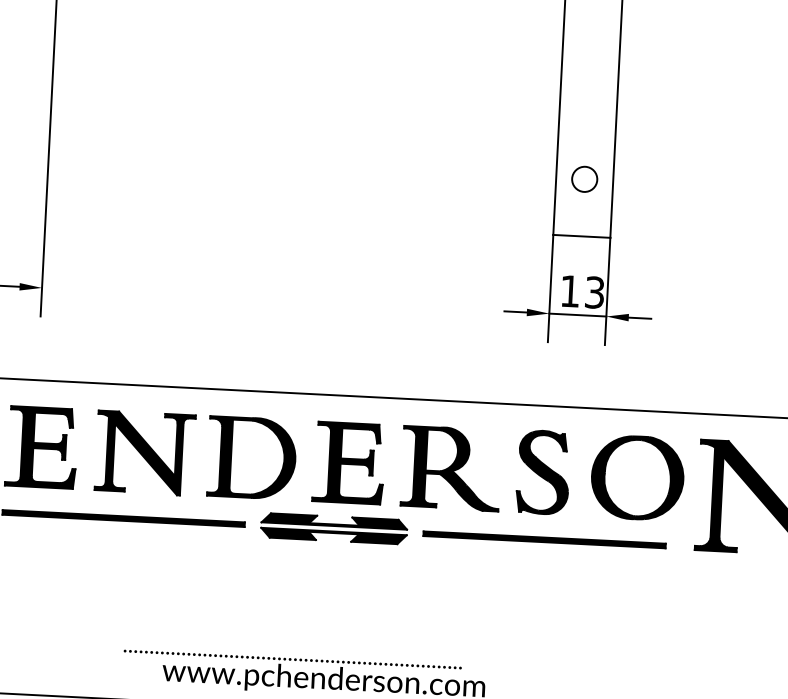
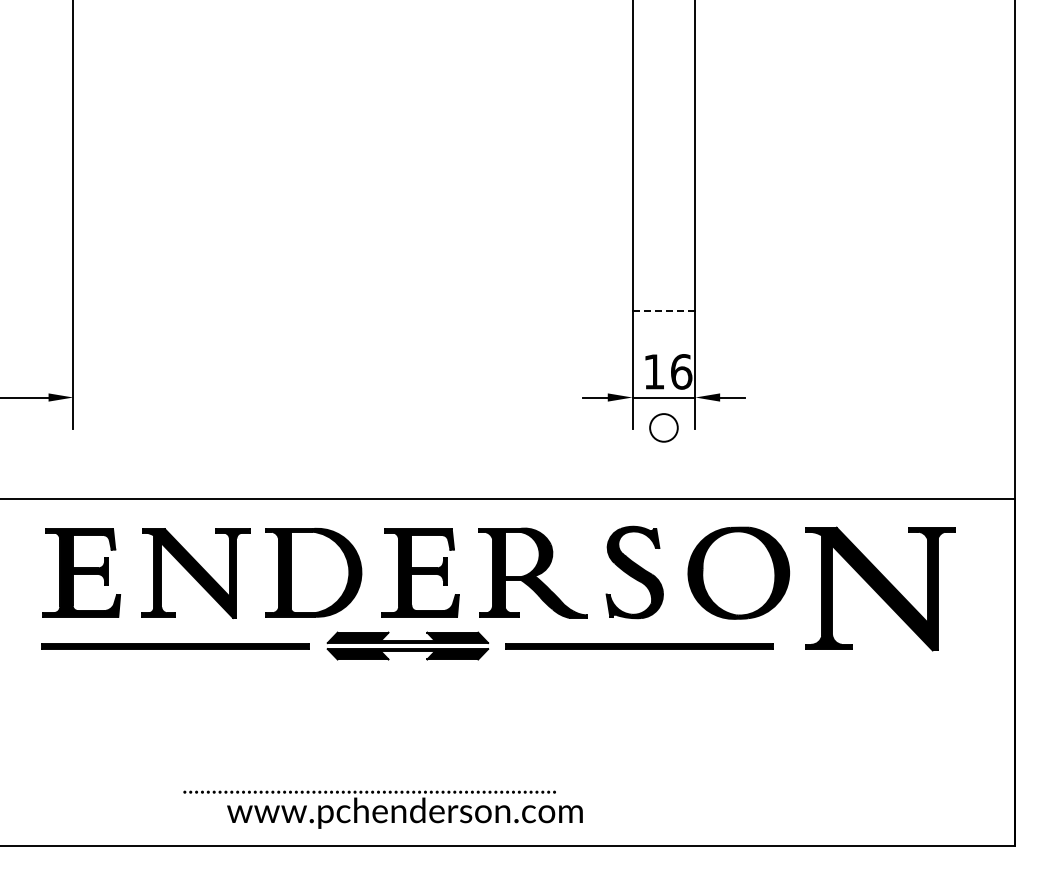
circle: (584, 178) -> (663, 427), moved
line: (581, 236) -> (663, 310), solid -> dashed
text: (594, 292) -> (681, 371), 13 -> 16

